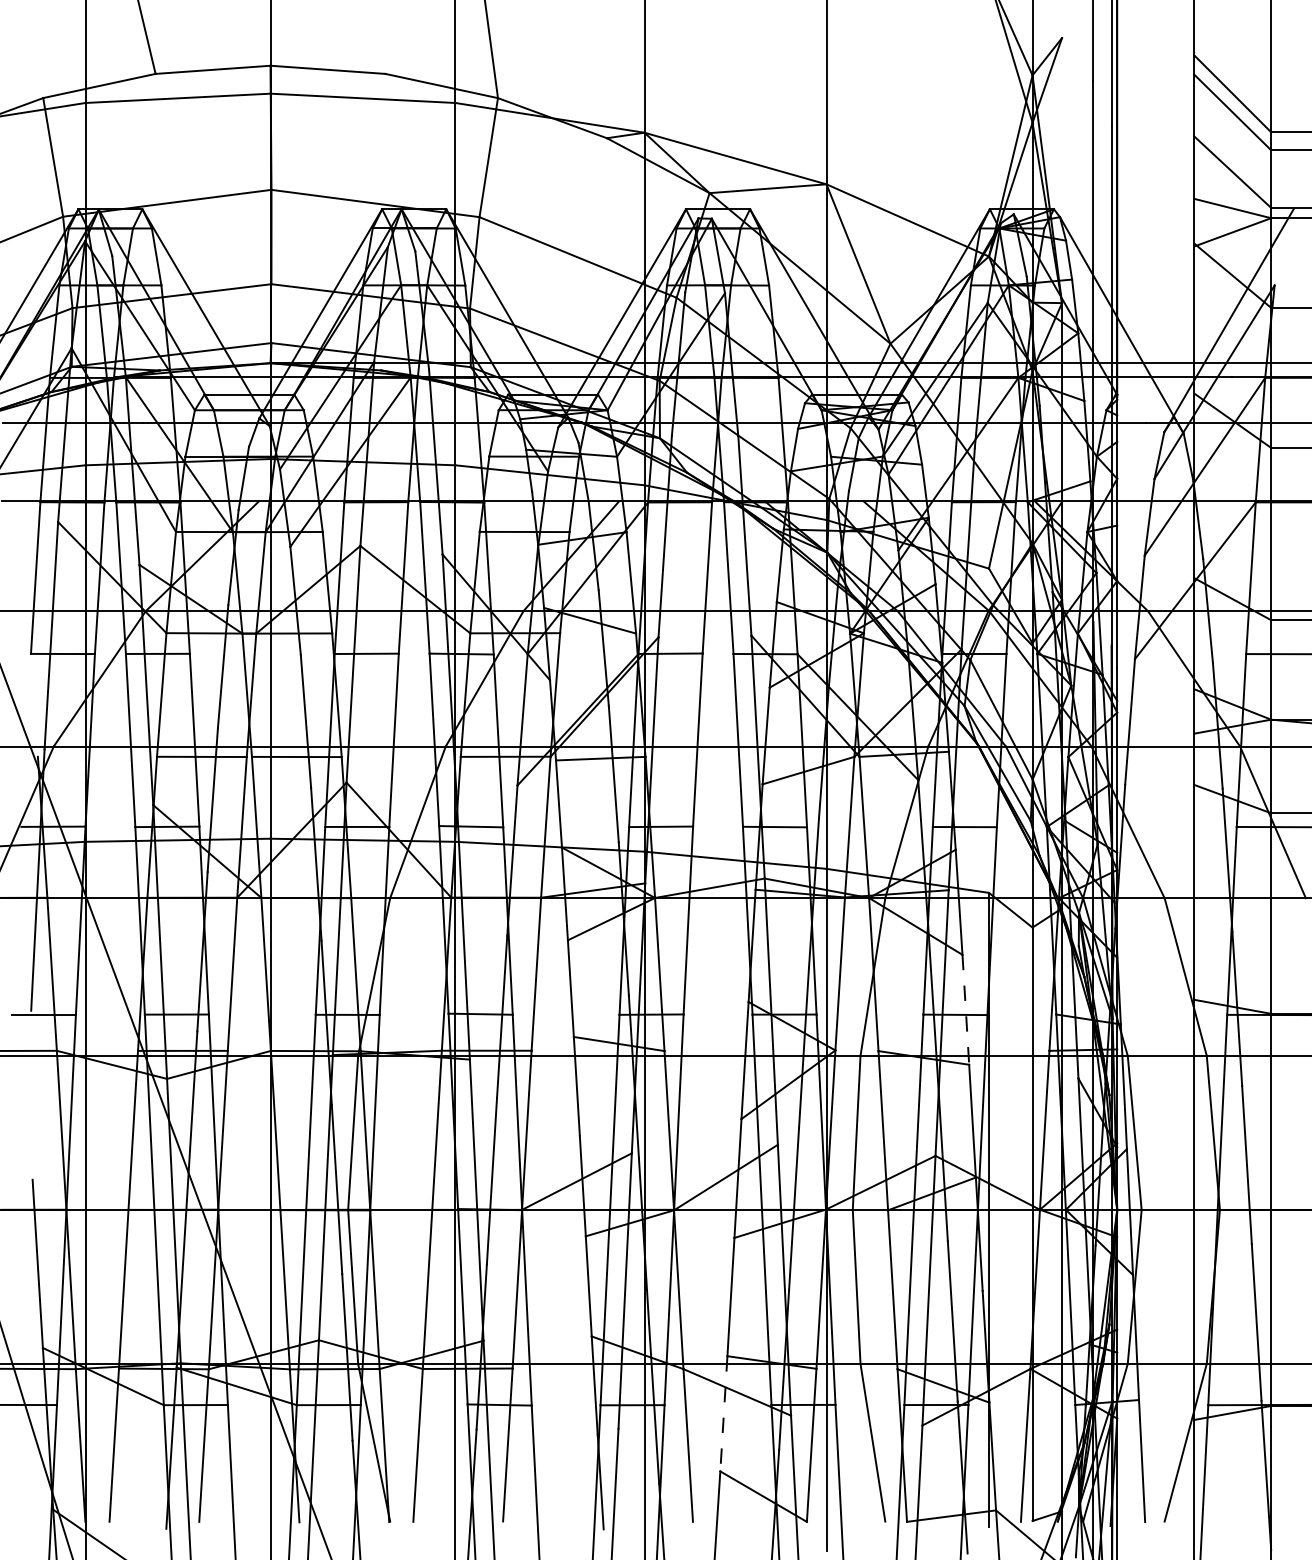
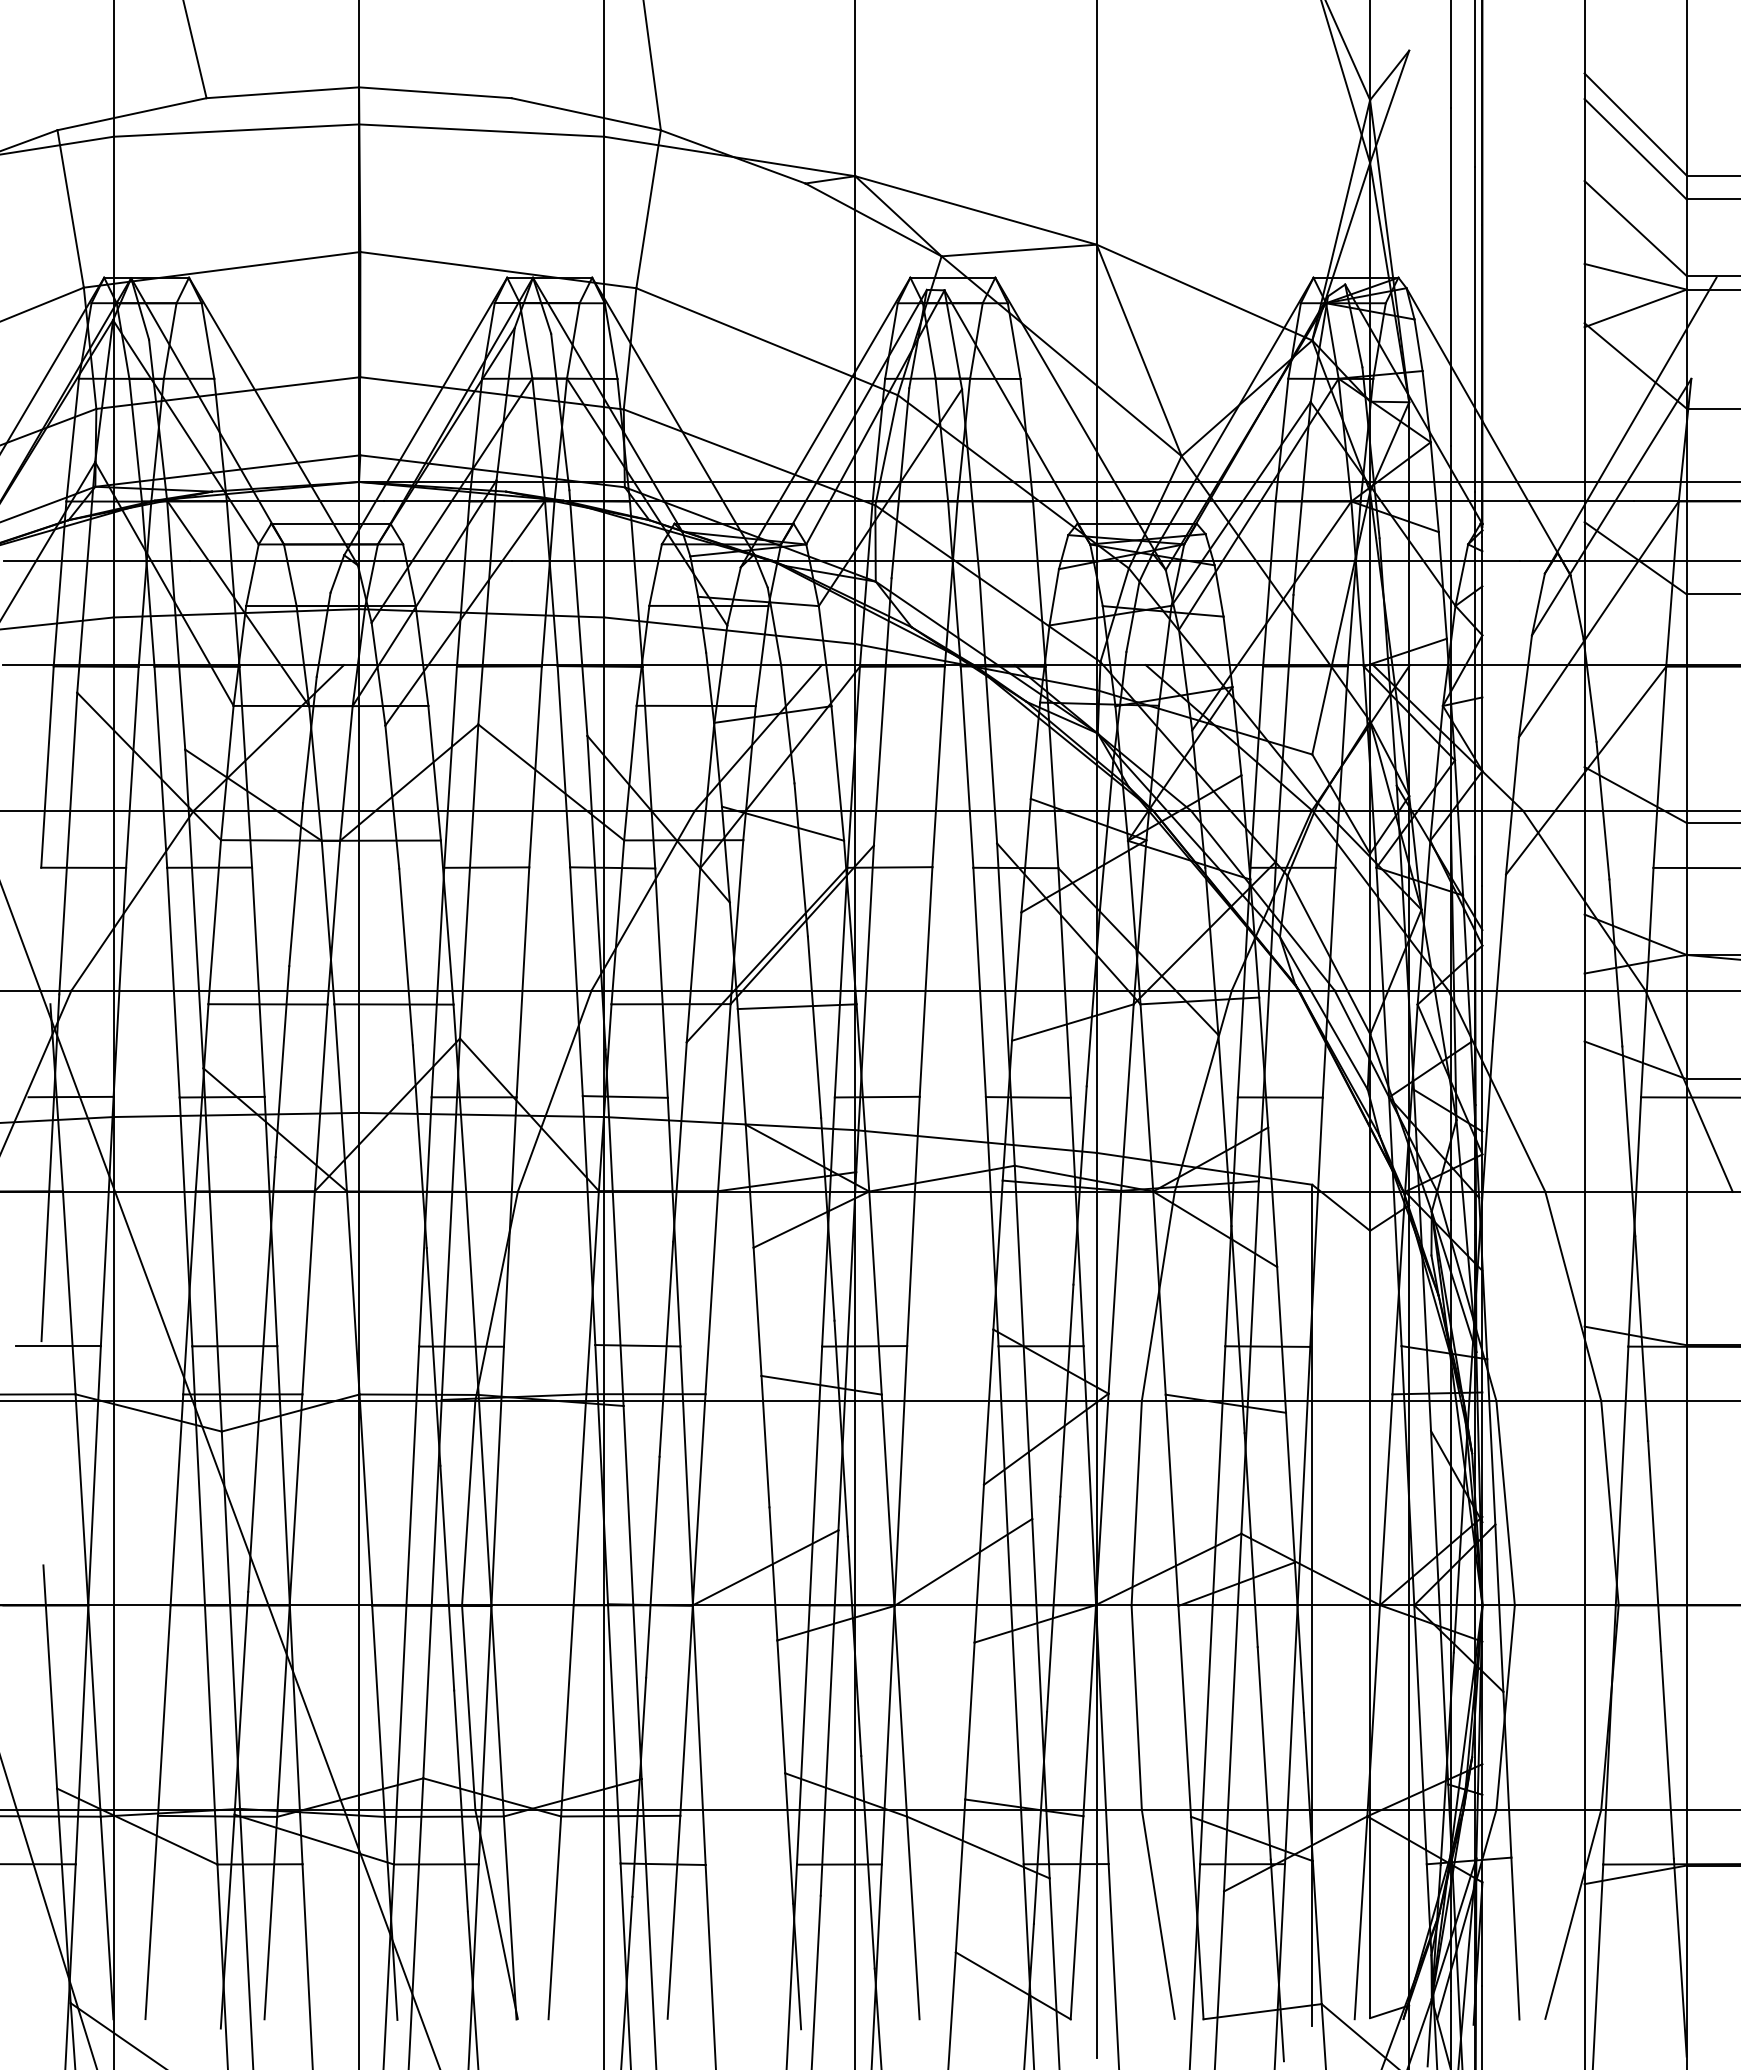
line: (965, 1010) -> (1281, 1340), dashed -> solid
line: (723, 1413) -> (960, 1875), dashed -> solid

